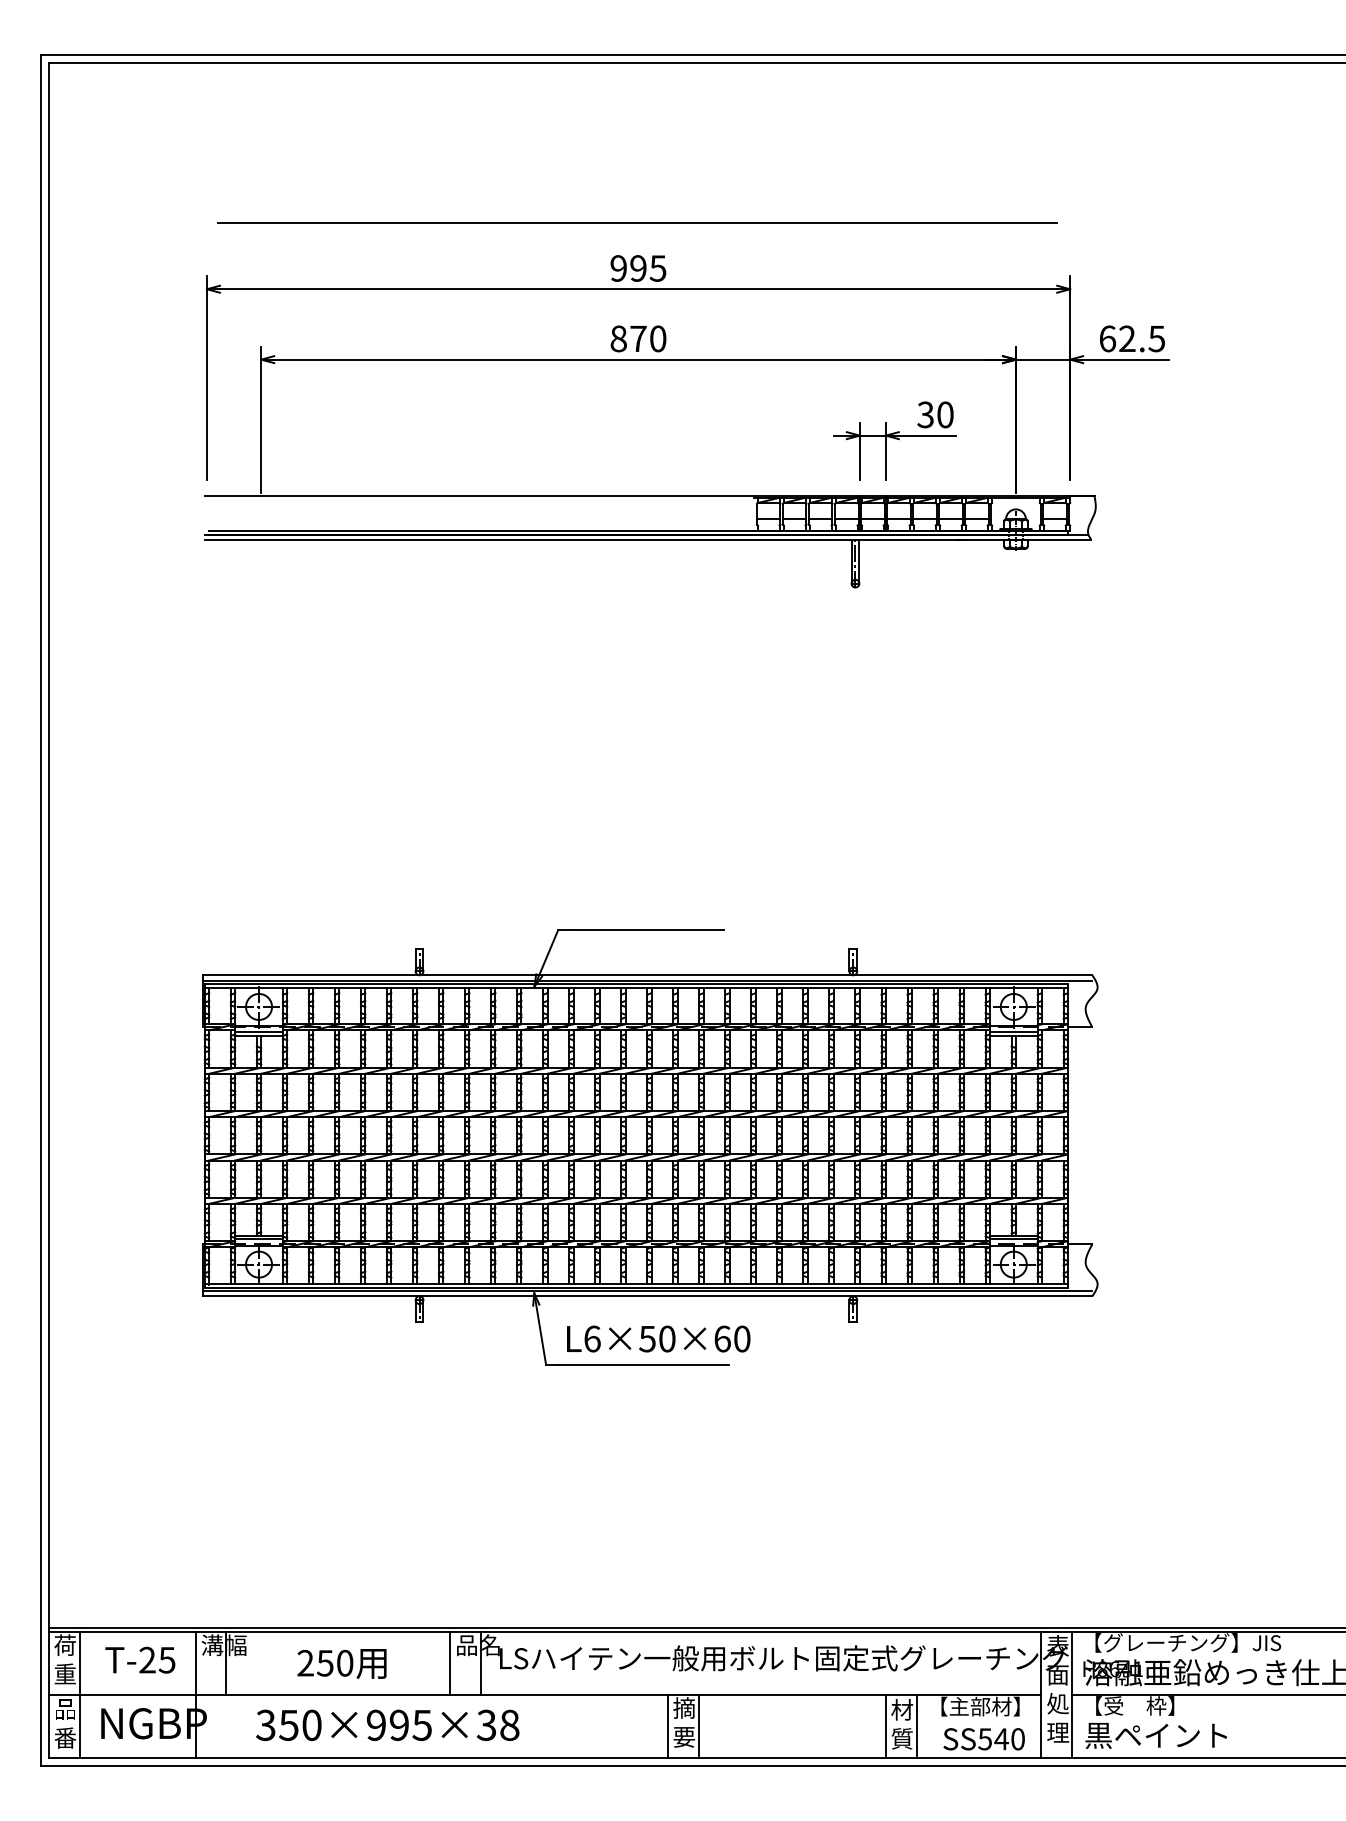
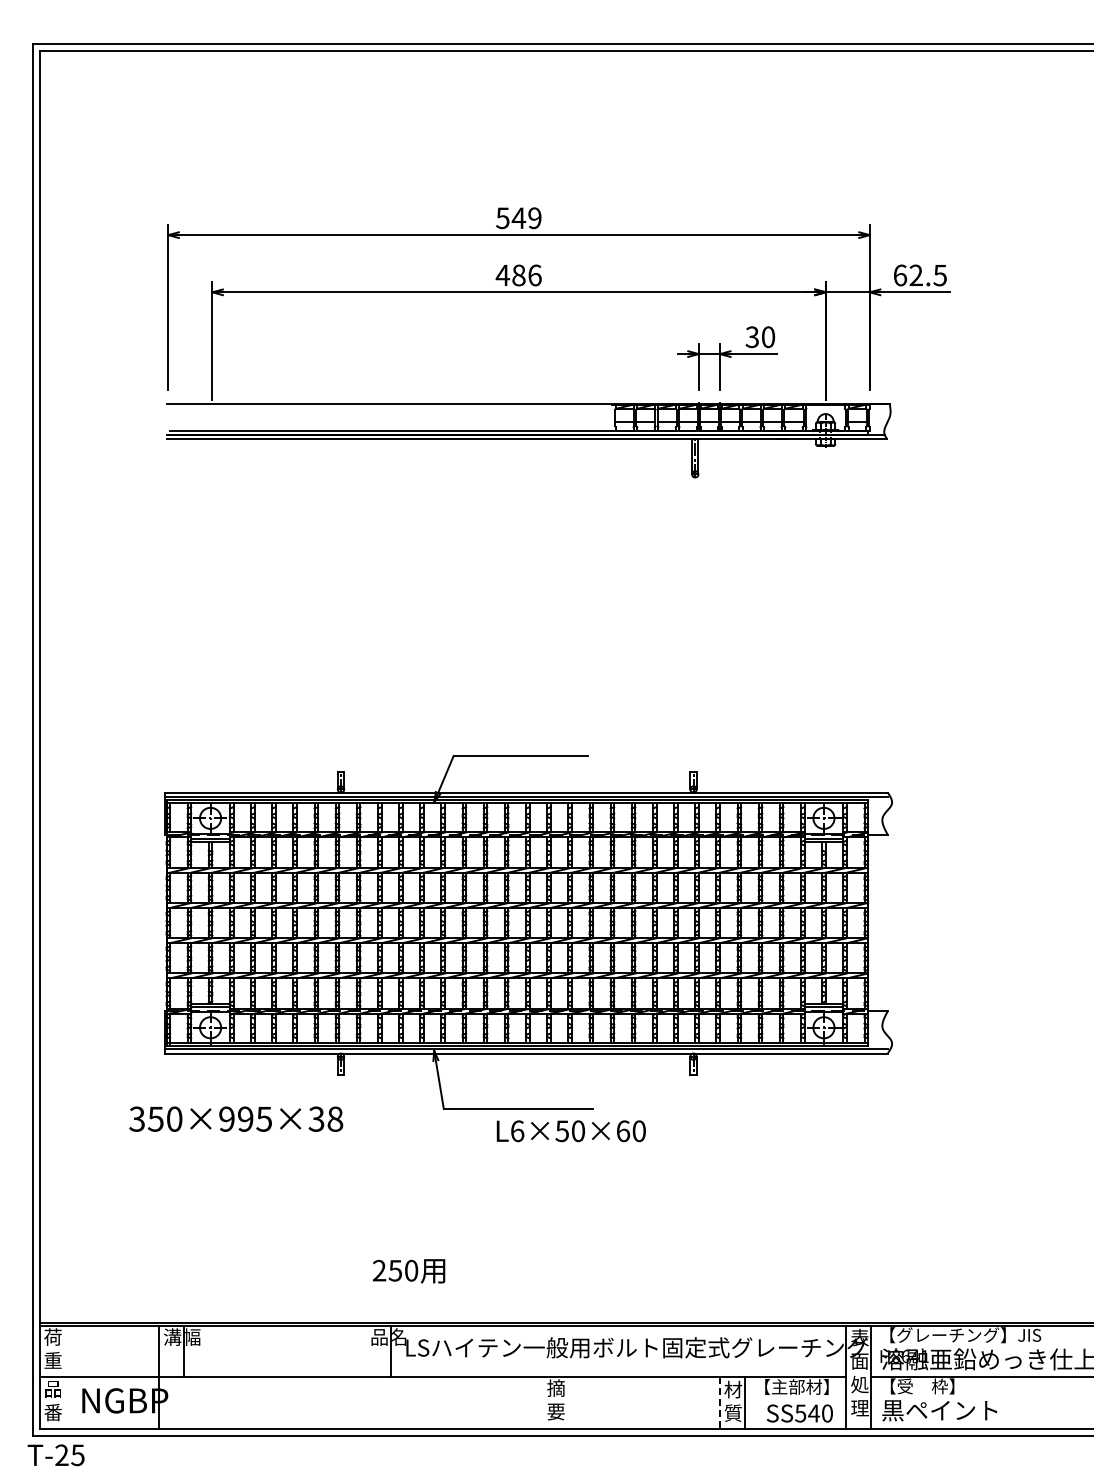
line: (637, 222) -> (518, 180), removed
text: (637, 268) -> (518, 218), 995 -> 549
text: (637, 338) -> (518, 275), 870 -> 486
text: (657, 1339) -> (570, 1131), moved
text: (139, 1660) -> (55, 1455), moved
line: (450, 1662) -> (366, 1351), removed
text: (341, 1664) -> (408, 1271), moved
line: (79, 1694) -> (64, 1377), removed
text: (388, 1724) -> (236, 1118), moved
line: (668, 1725) -> (543, 1402), removed
line: (698, 1725) -> (567, 1402), removed
line: (886, 1725) -> (720, 1402), solid -> dashed

